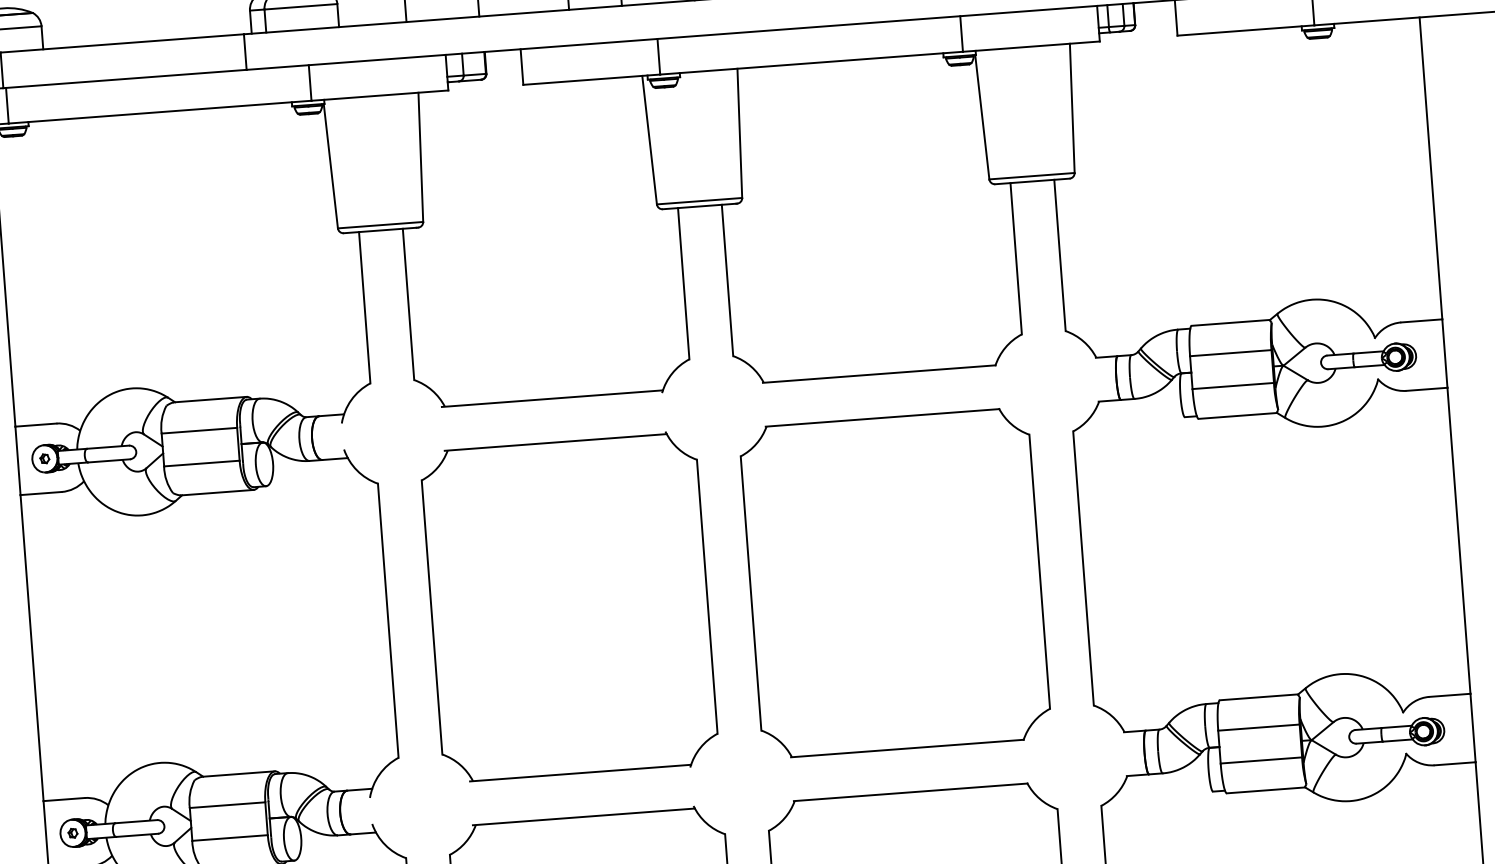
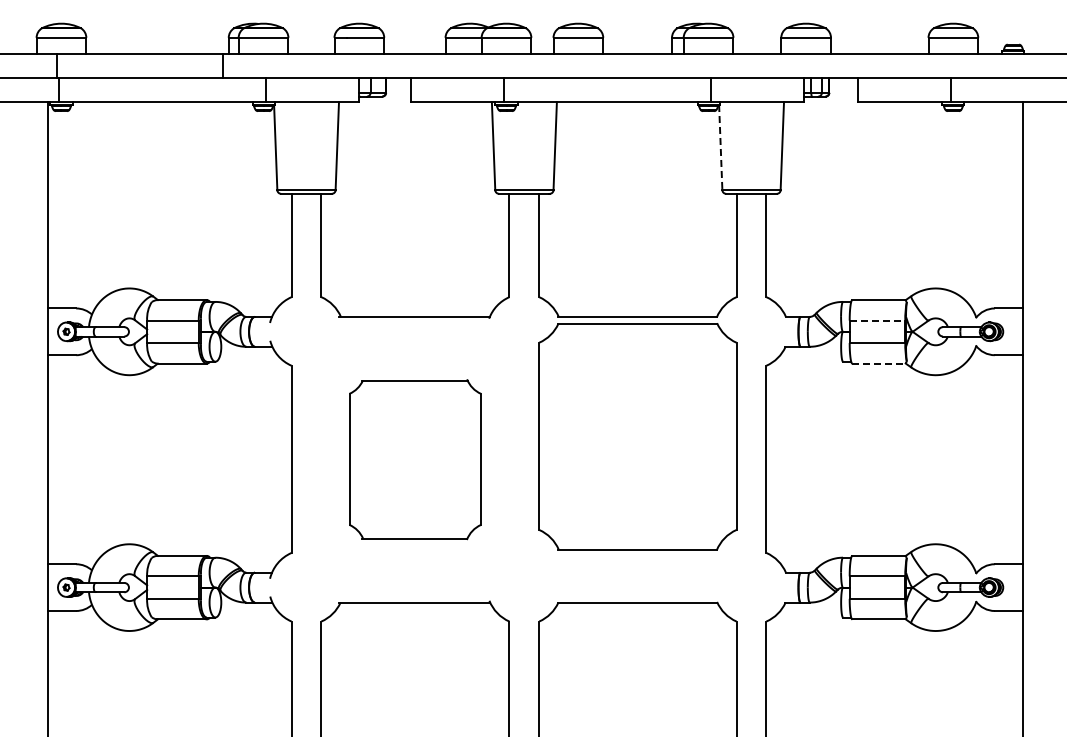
line: (981, 117) -> (720, 147), solid -> dashed
line: (1230, 352) -> (877, 320), solid -> dashed
line: (1238, 415) -> (879, 363), solid -> dashed
part: (894, 582) -> (637, 436), moved
part: (568, 607) -> (414, 459), size x0.7

